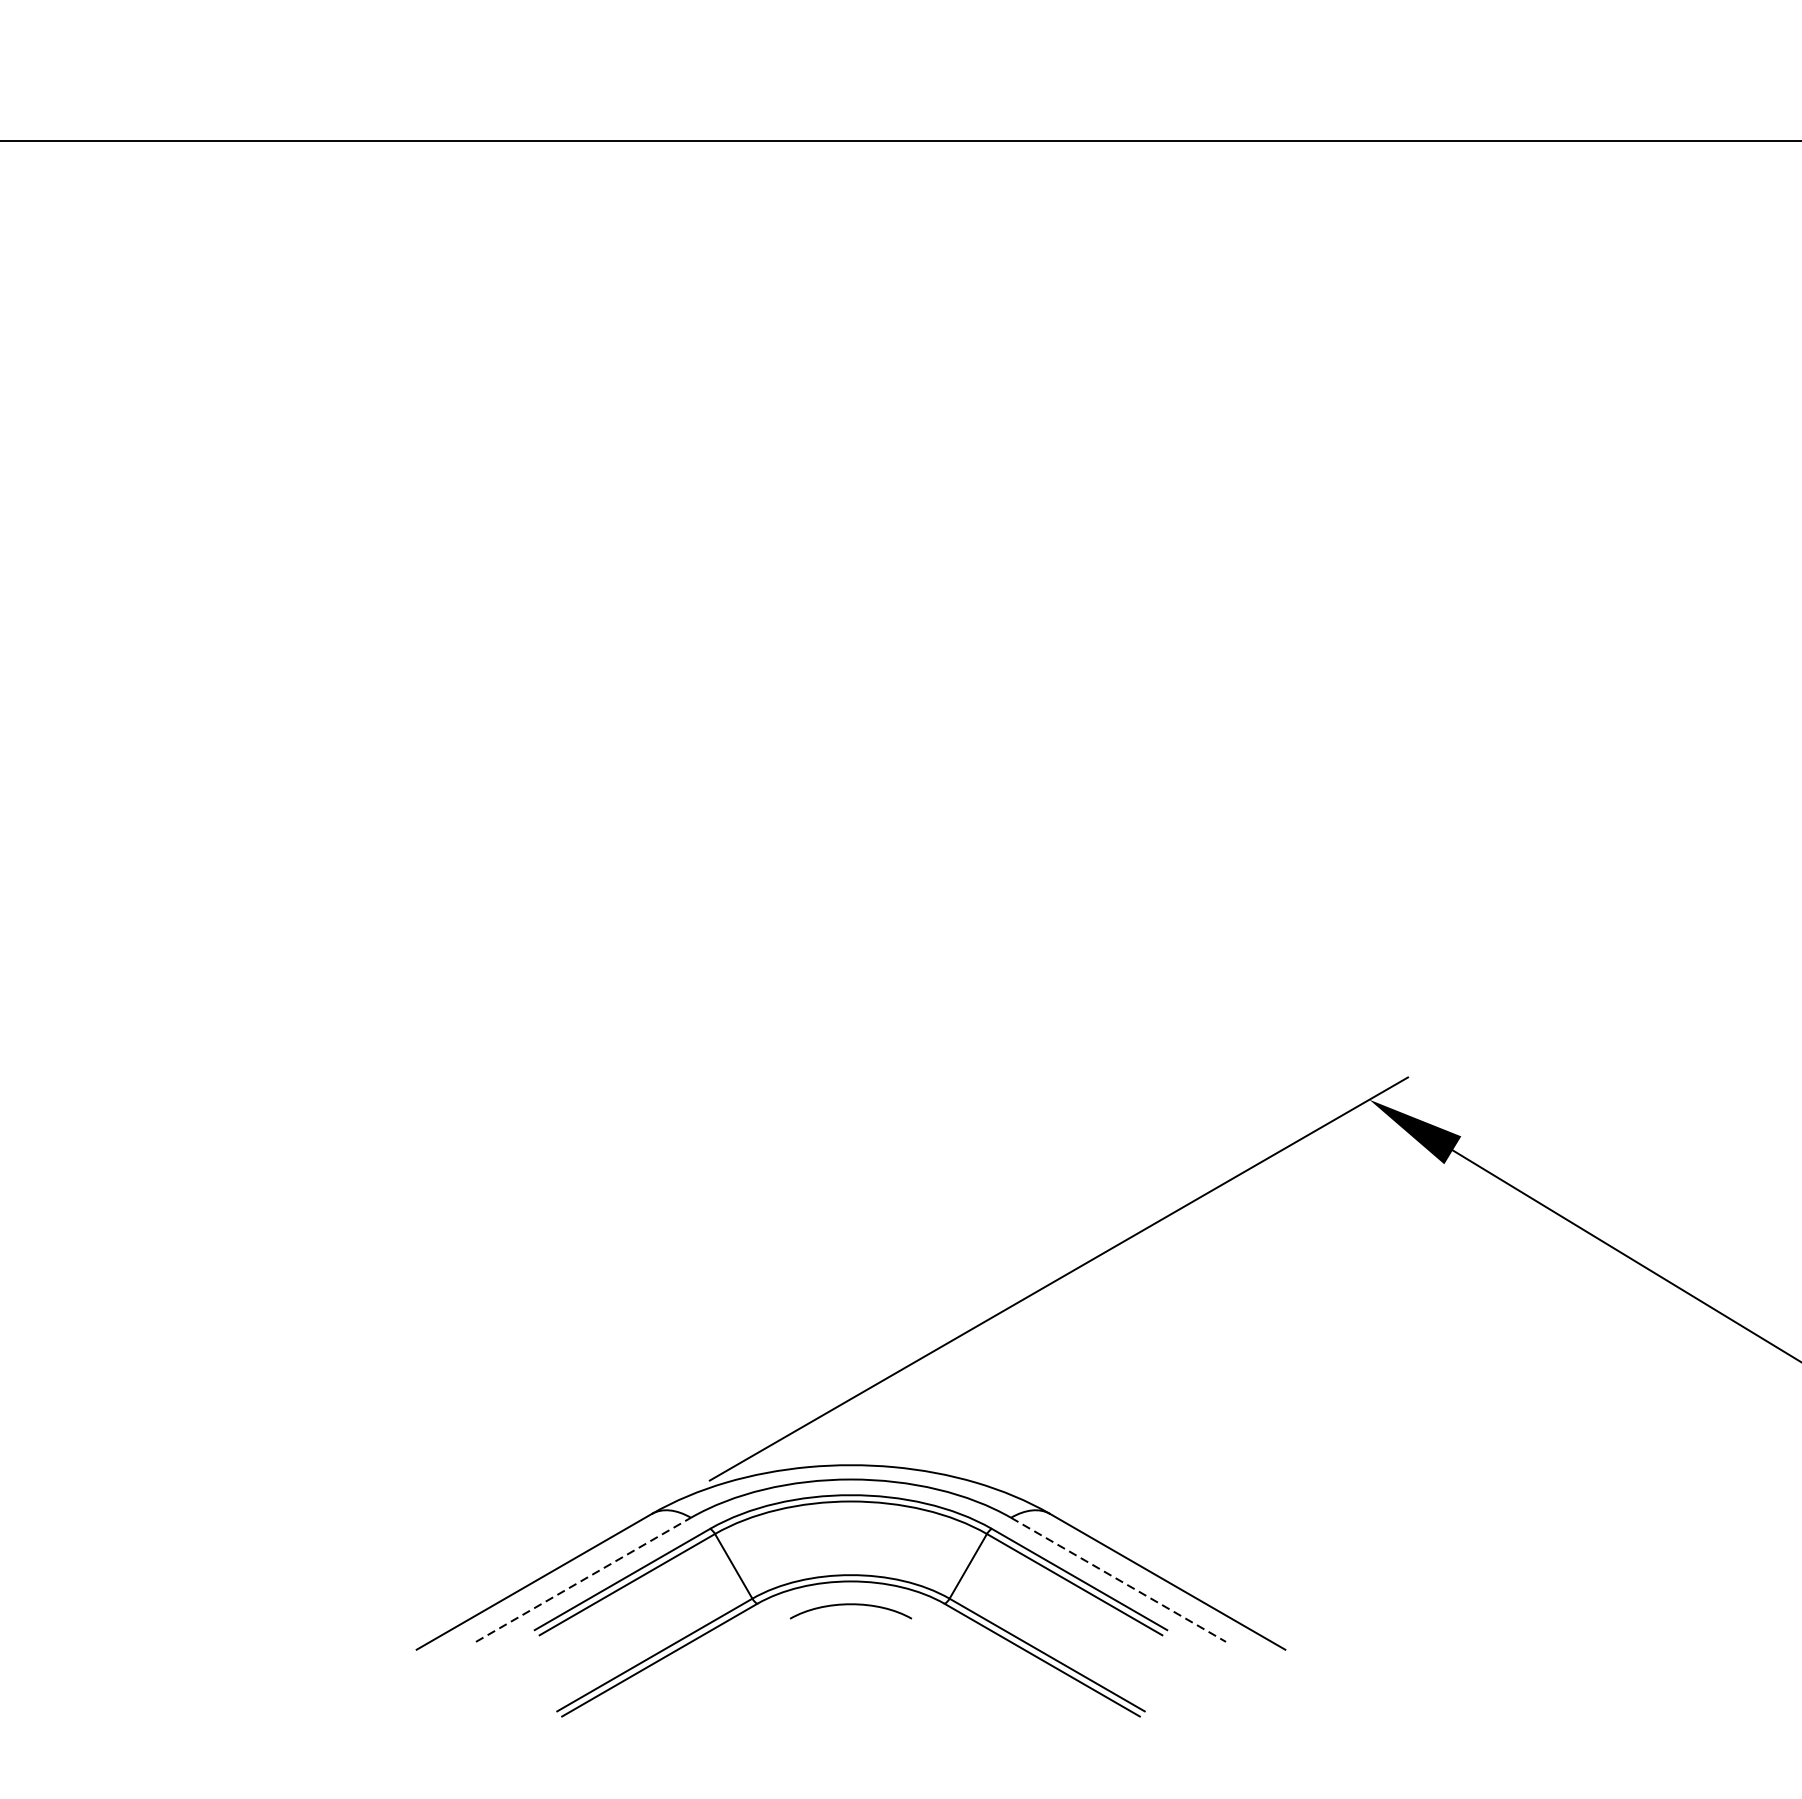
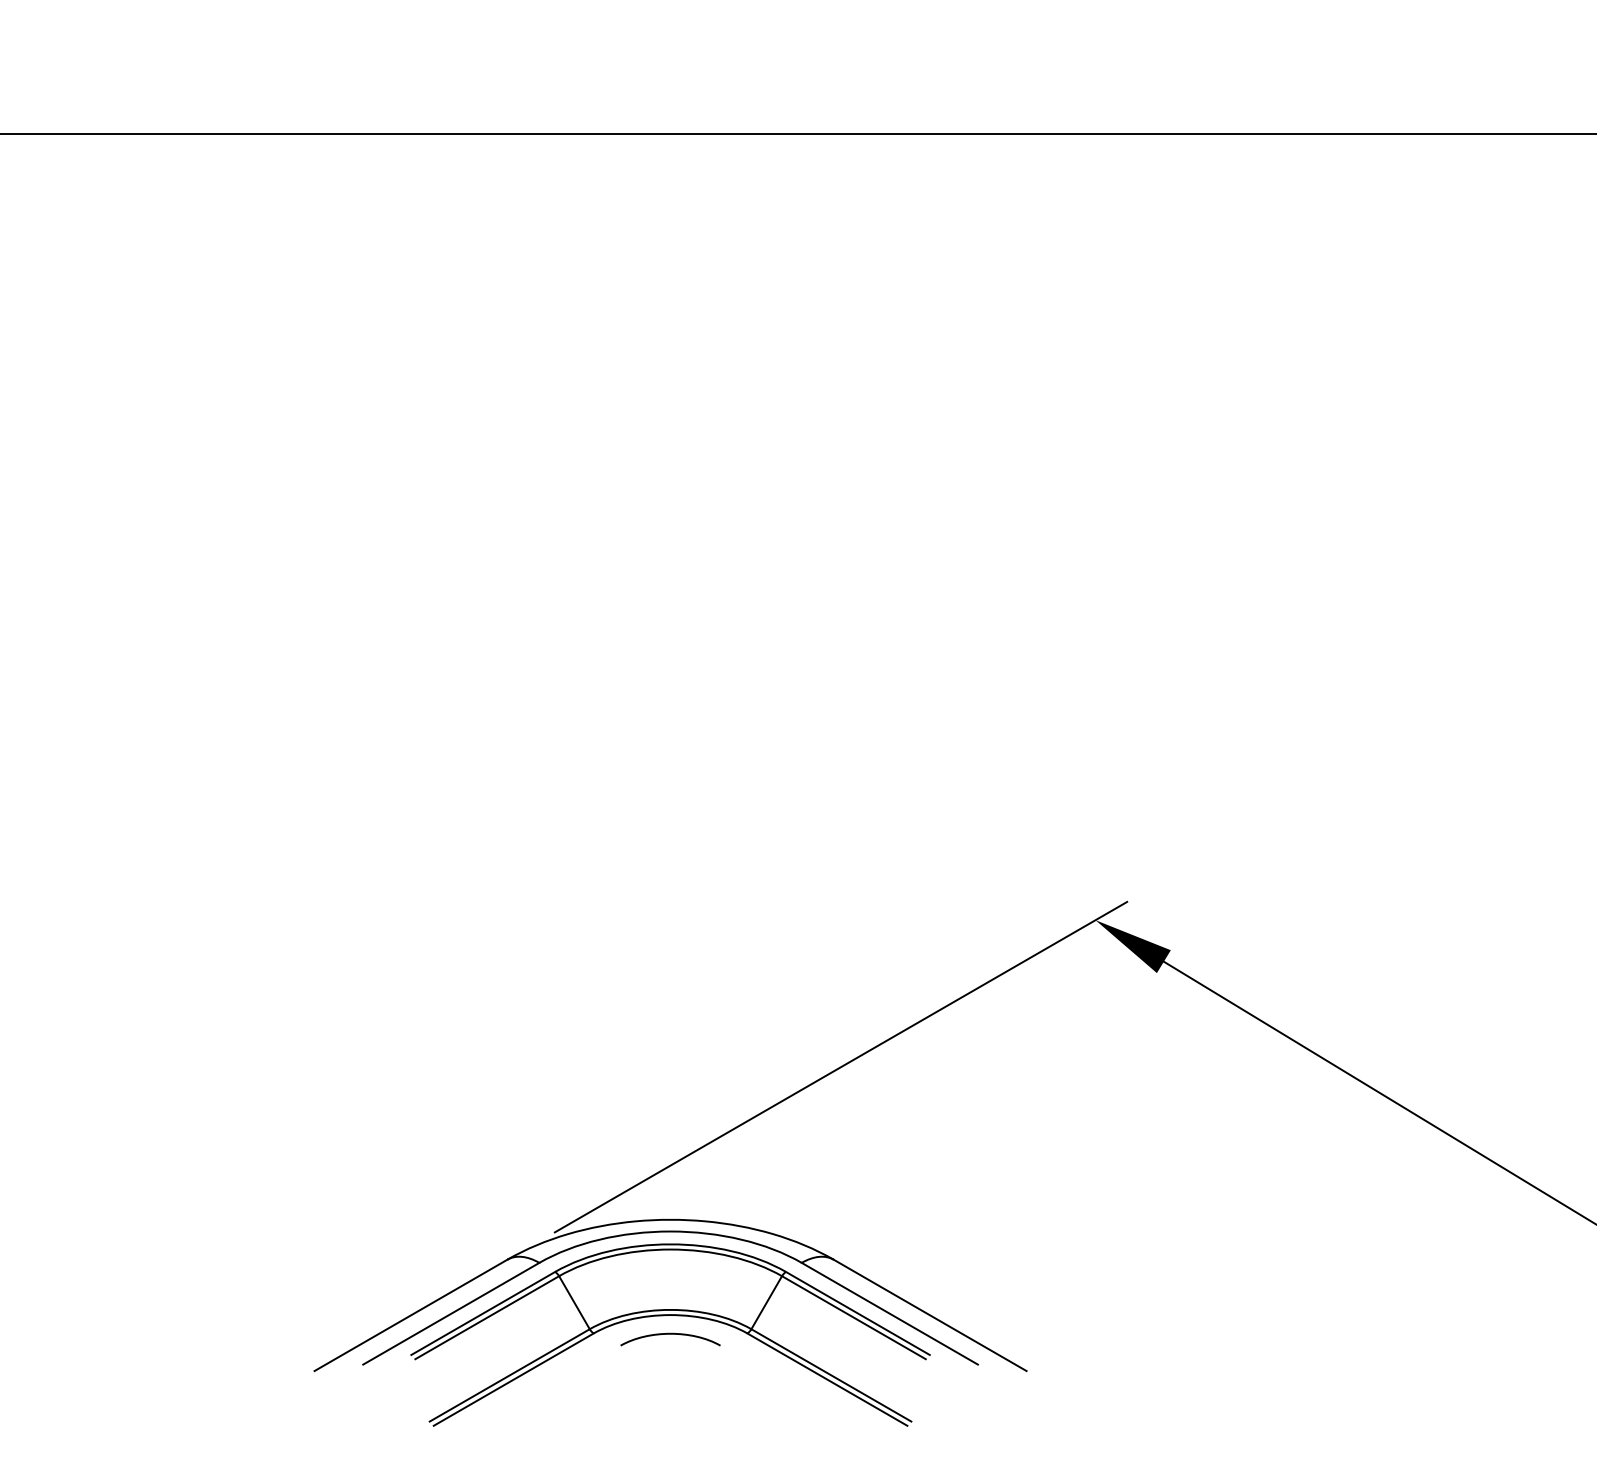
line: (583, 1579) -> (451, 1313), dashed -> solid
line: (1118, 1579) -> (889, 1313), dashed -> solid

